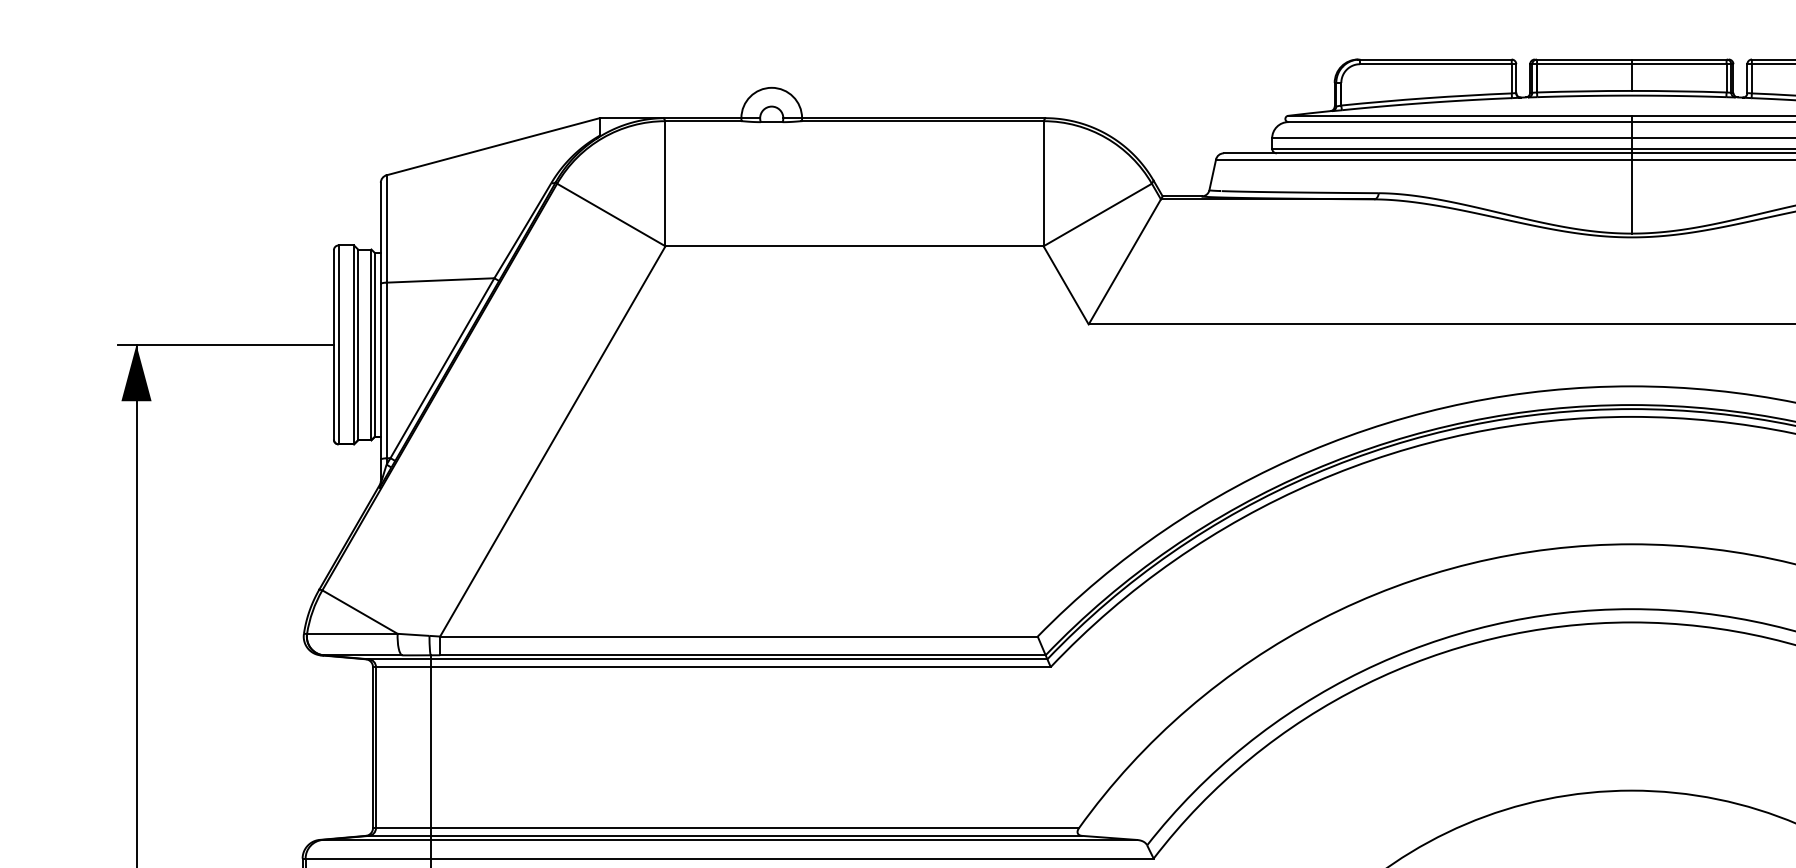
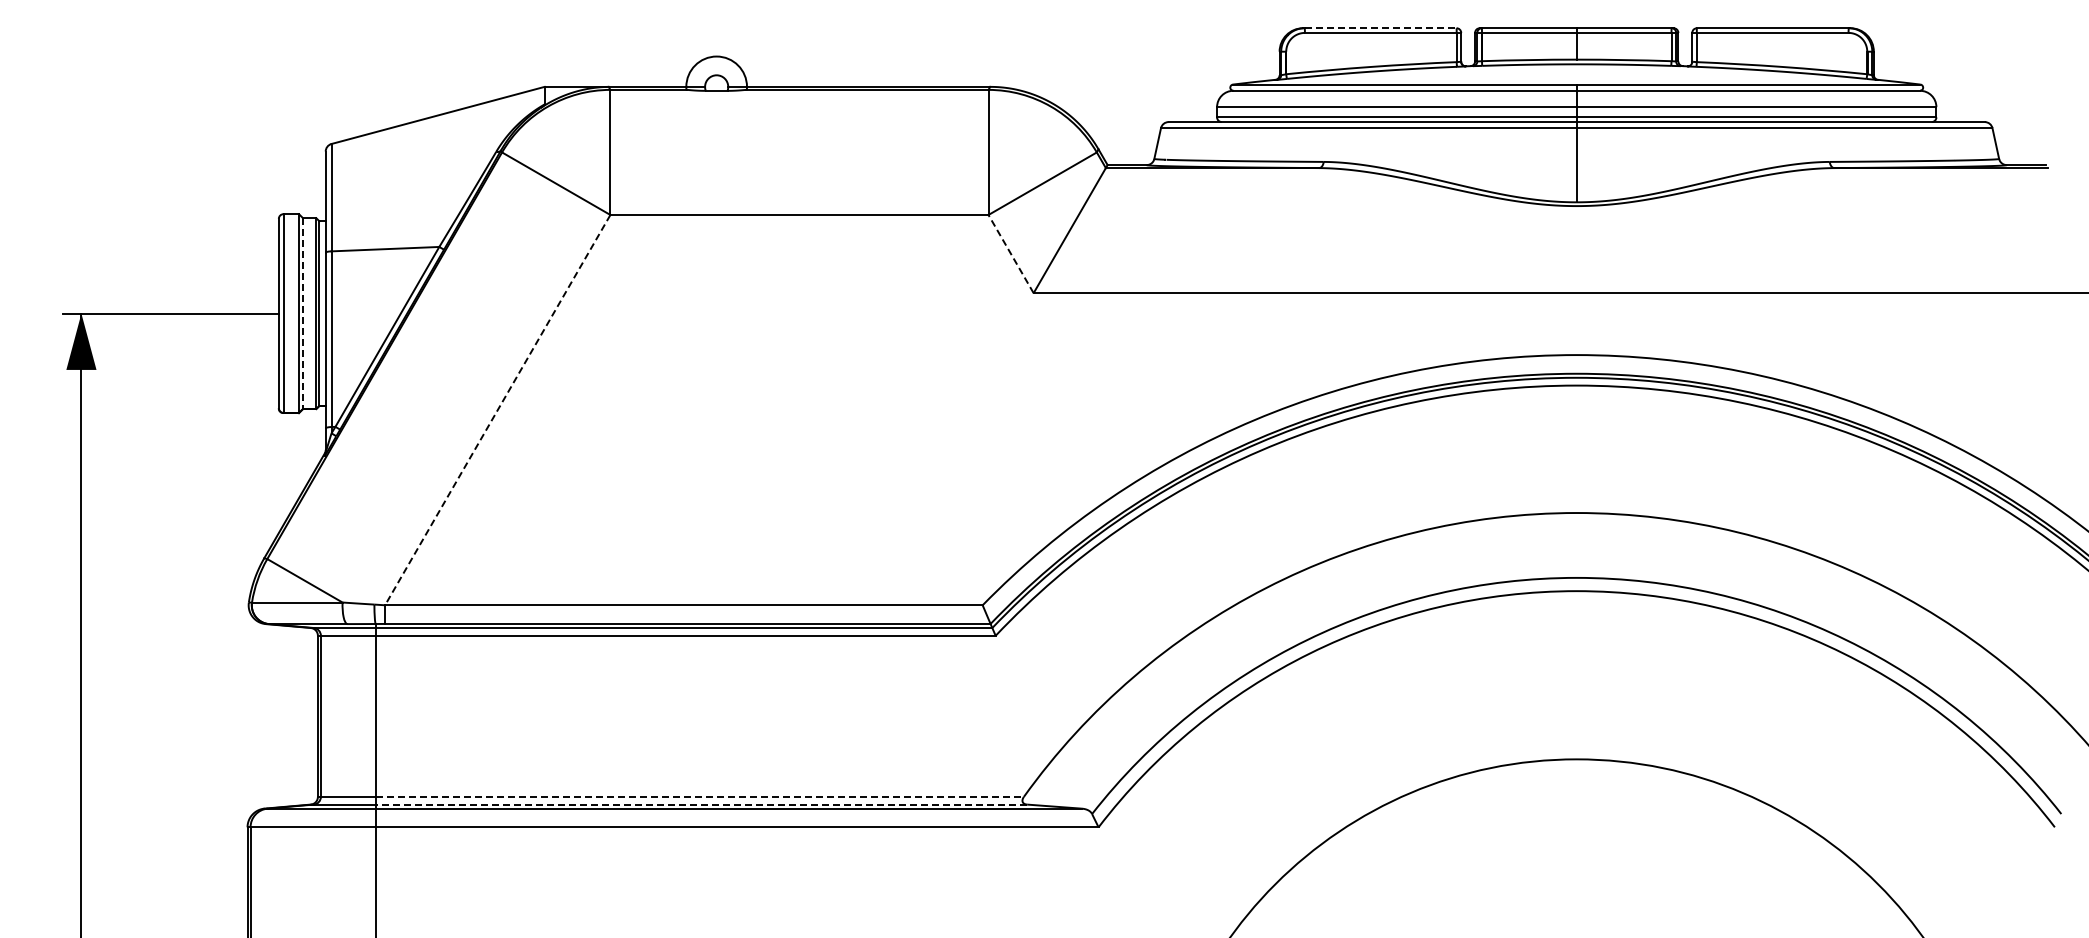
line: (1435, 59) -> (1380, 28), solid -> dashed
line: (1065, 284) -> (1010, 253), solid -> dashed
line: (358, 345) -> (303, 314), solid -> dashed
line: (552, 441) -> (497, 410), solid -> dashed
line: (755, 827) -> (700, 796), solid -> dashed
line: (756, 835) -> (701, 804), solid -> dashed

